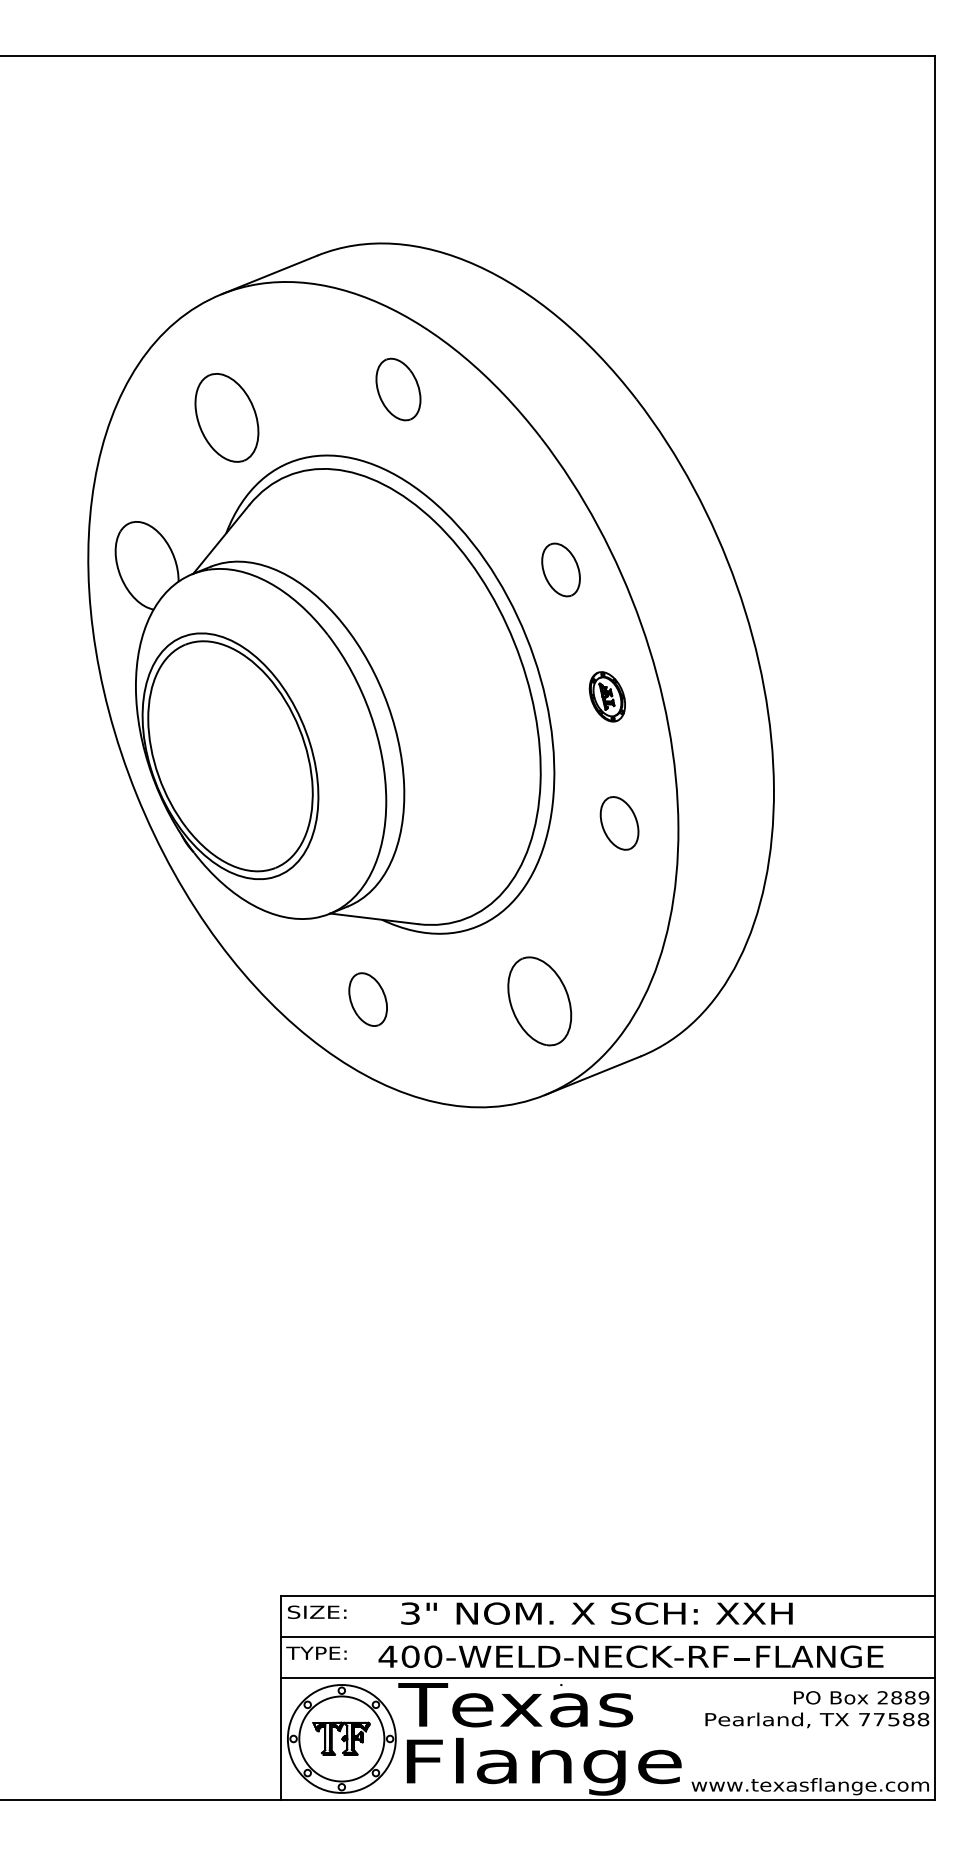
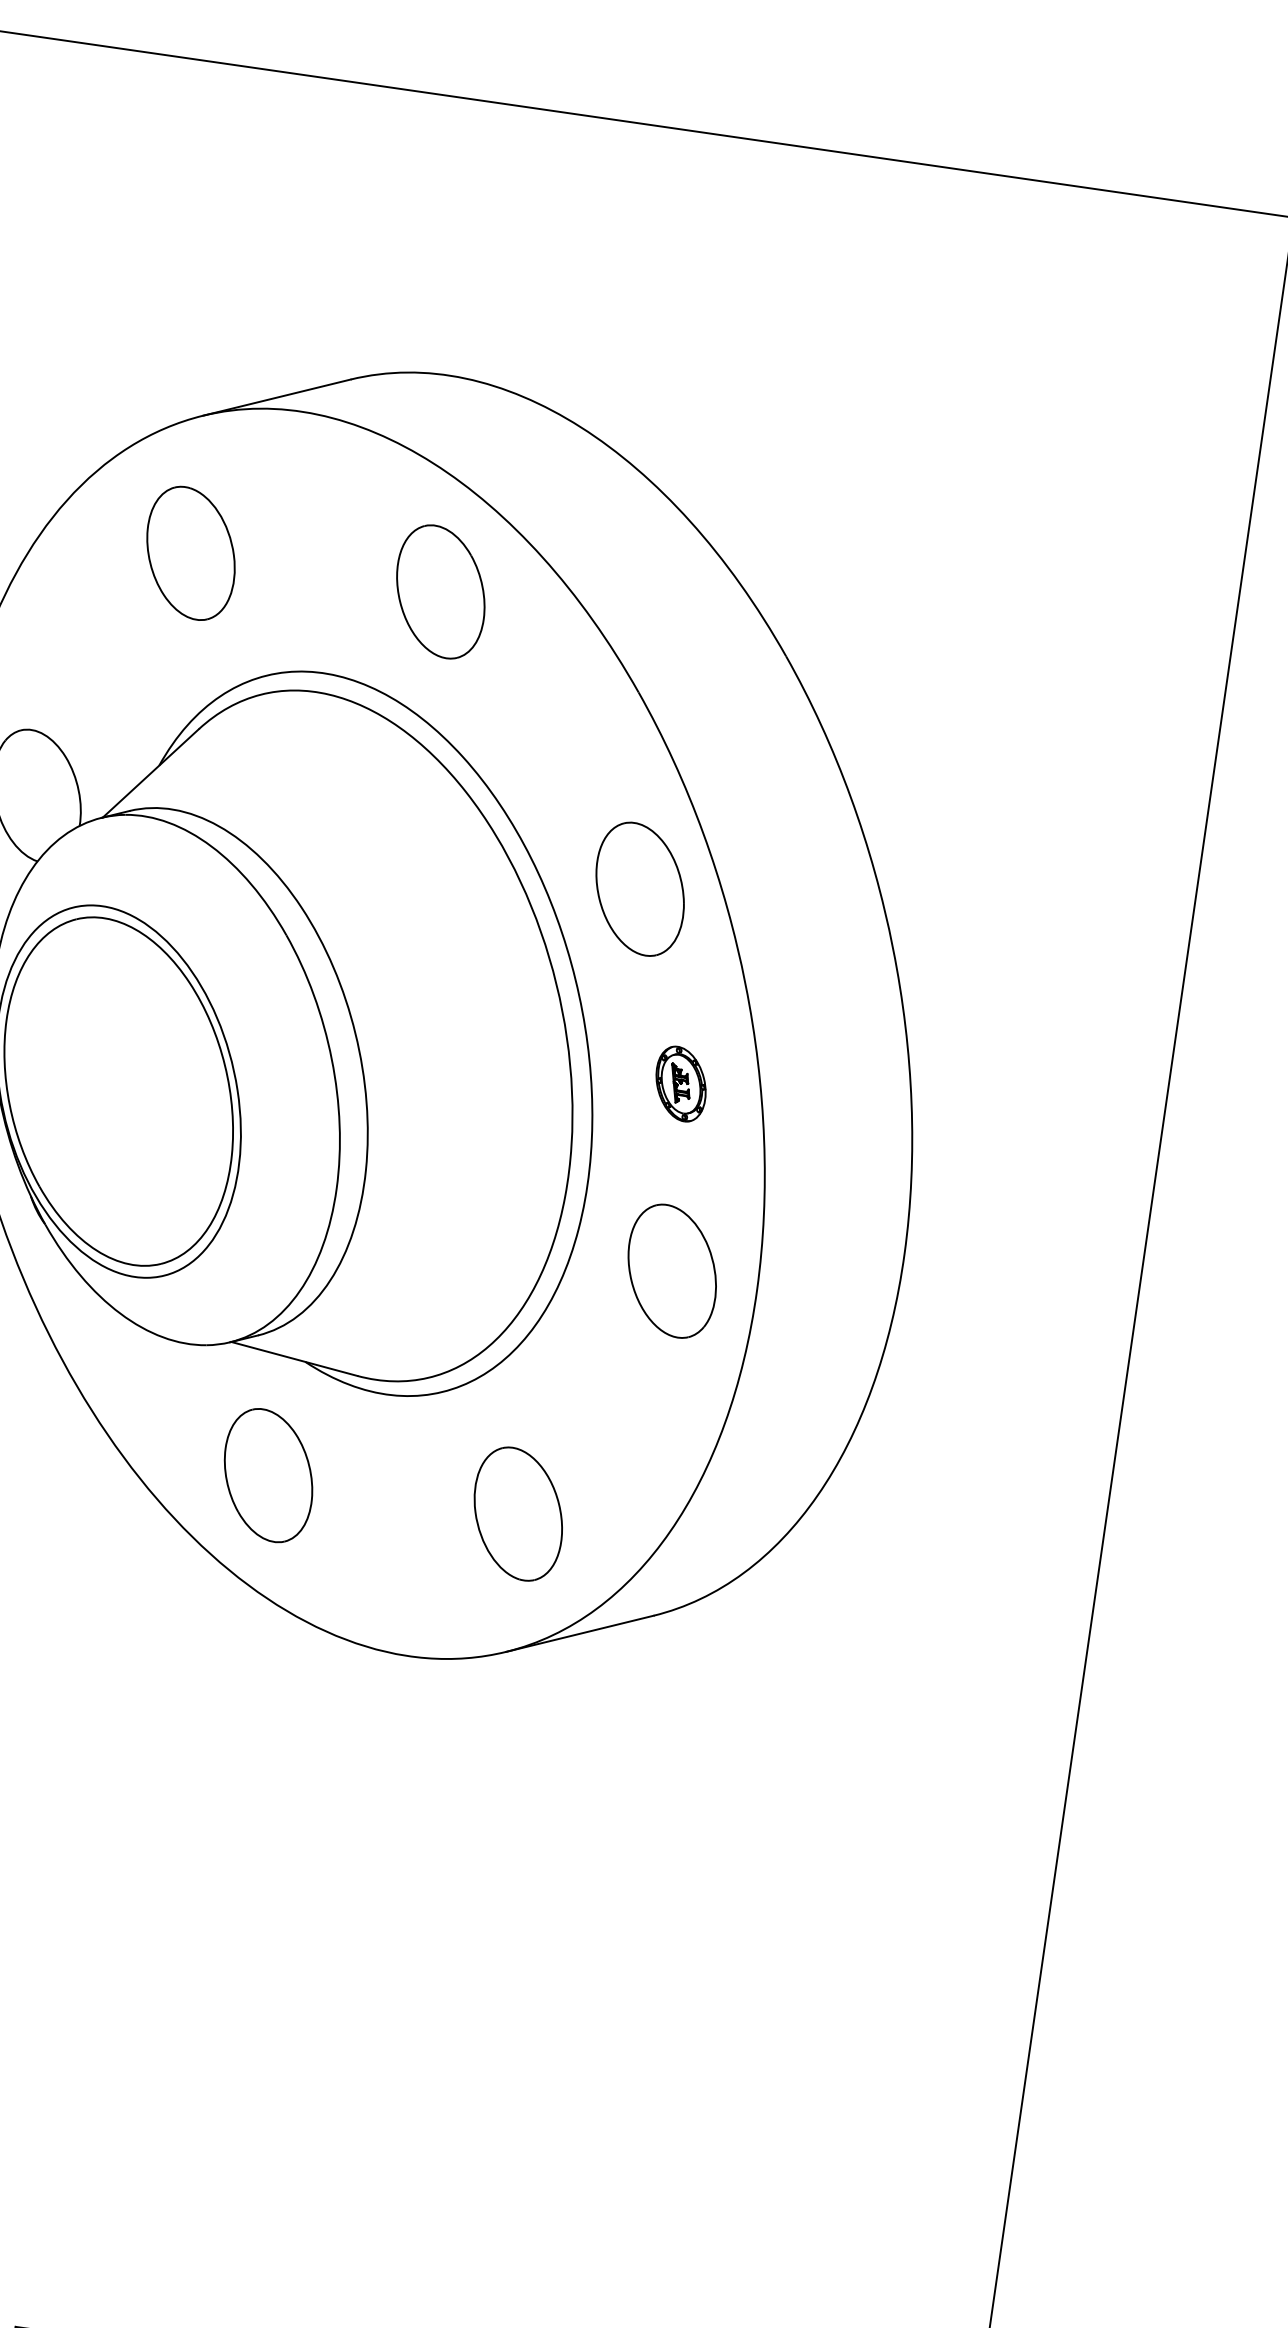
part: (398, 389) -> (440, 591), size x1.43
part: (226, 417) -> (190, 552), moved
part: (560, 569) -> (639, 888), size x1.67
part: (619, 823) -> (672, 1271), size x1.67
part: (367, 999) -> (267, 1475), size x1.67

